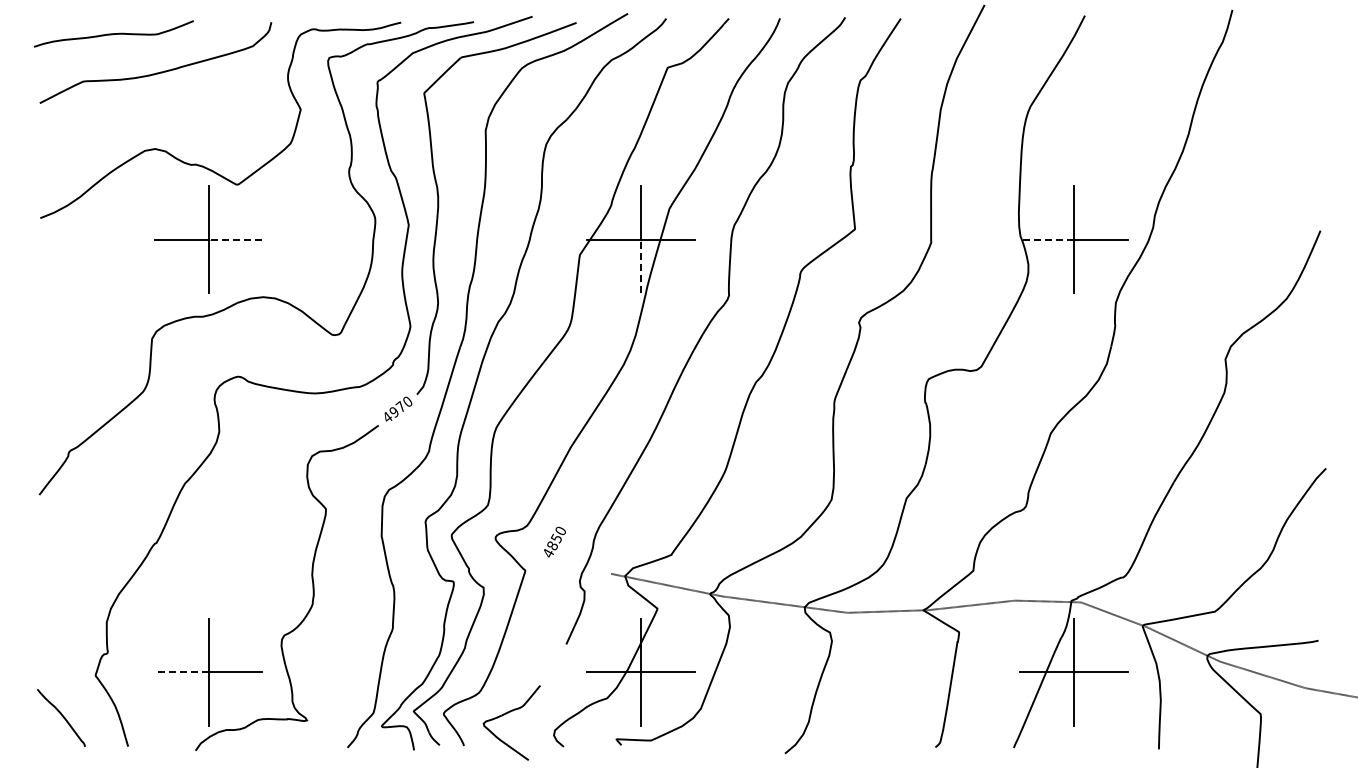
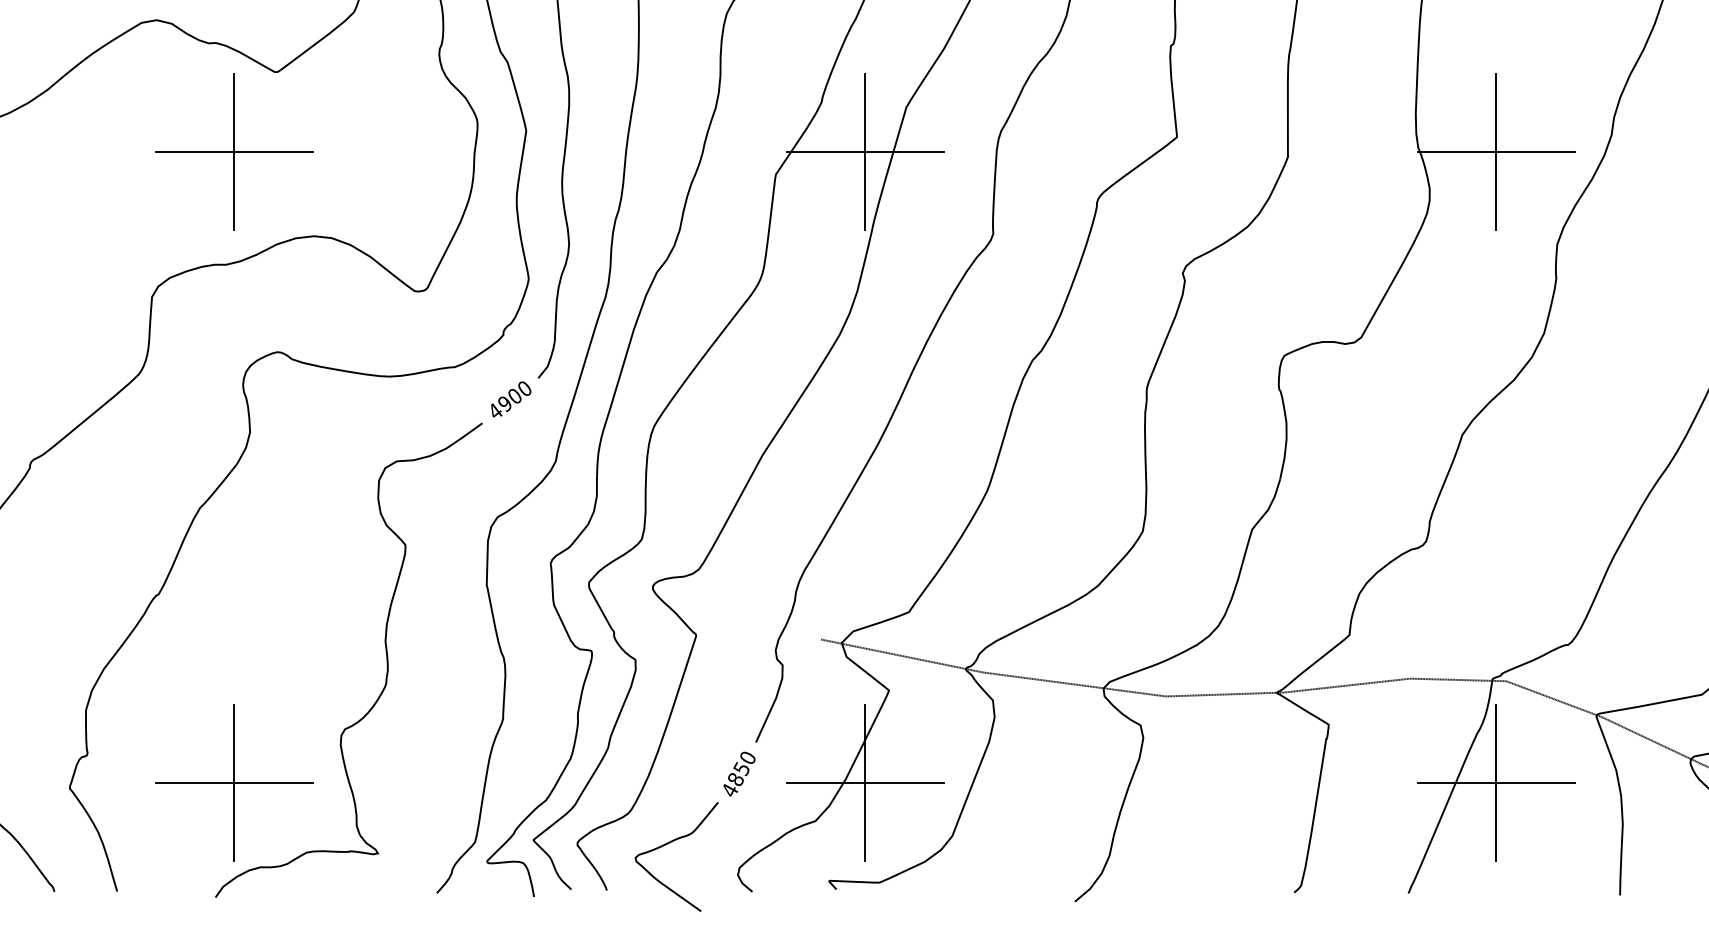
line: (235, 239) -> (273, 152), dashed -> solid
line: (1047, 239) -> (1457, 152), dashed -> solid
line: (641, 266) -> (865, 191), dashed -> solid
text: (400, 406) -> (514, 395), 4970 -> 4900
text: (554, 541) -> (738, 773), moved
line: (181, 672) -> (194, 783), dashed -> solid

